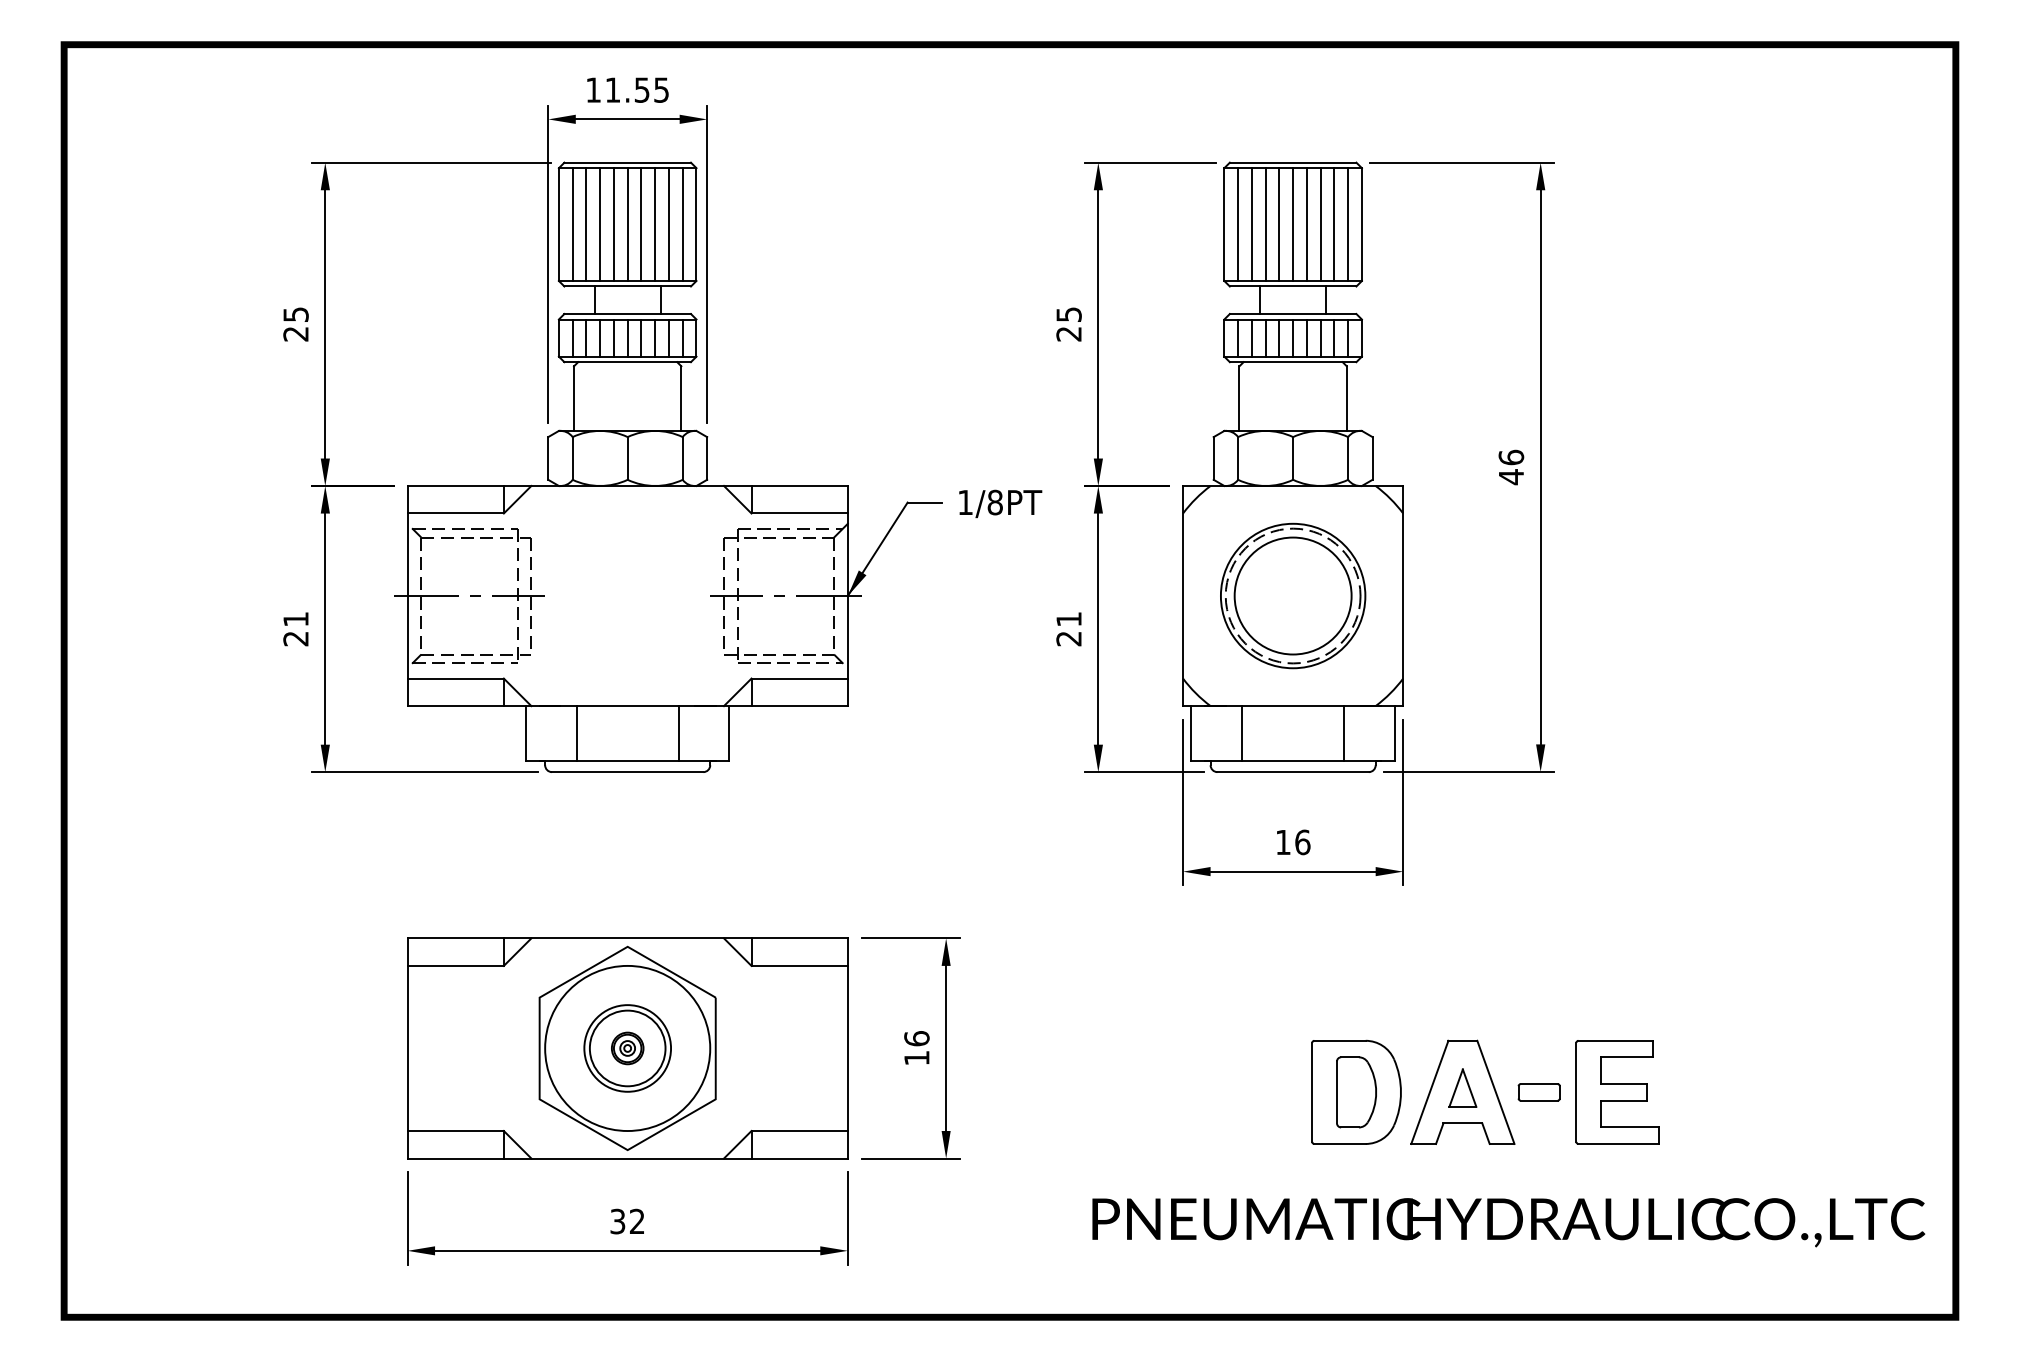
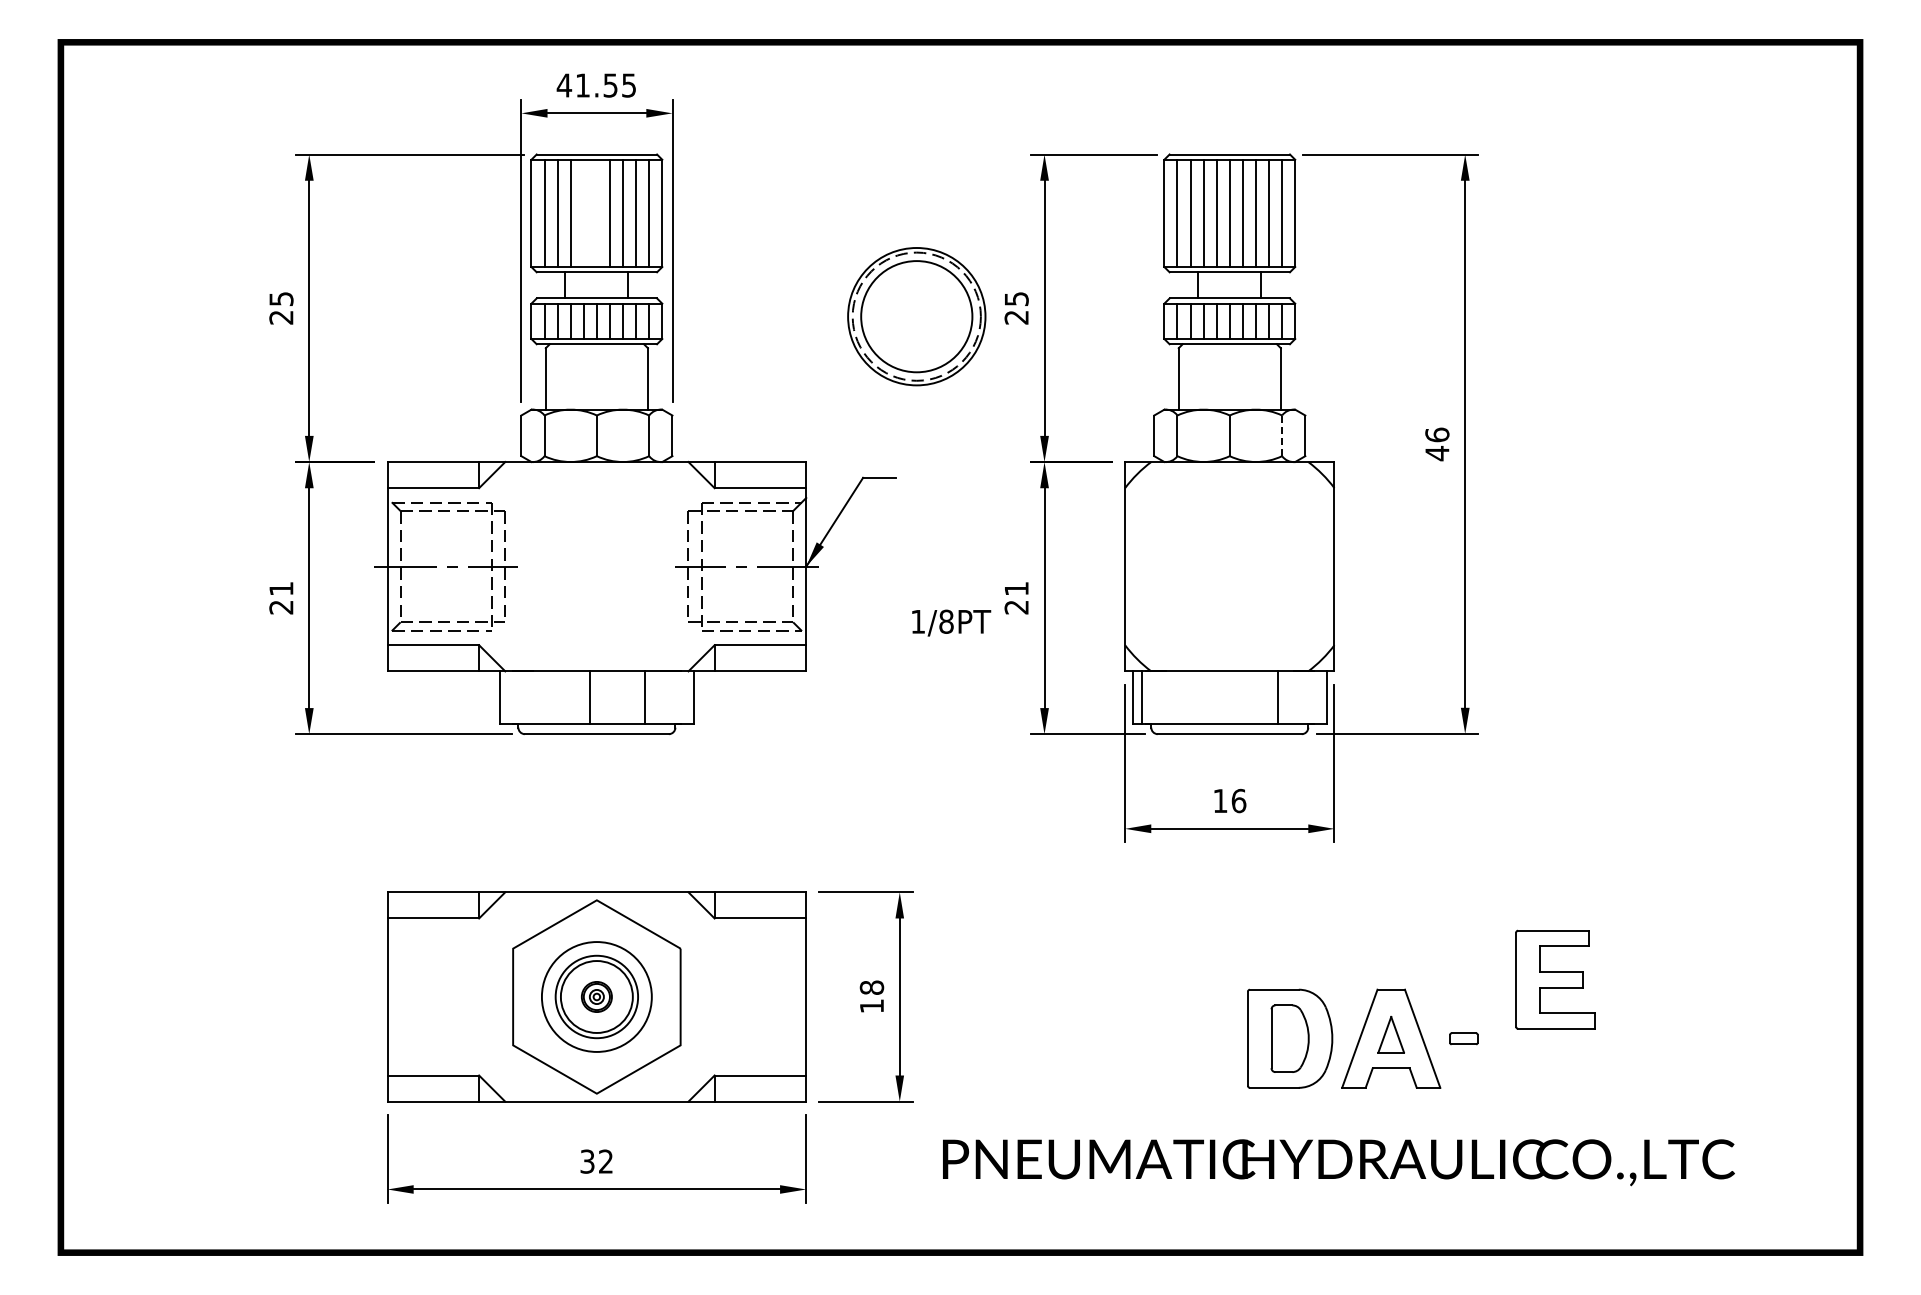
text: (593, 90) -> (564, 85), 11.55 -> 41.55
line: (613, 224) -> (583, 213), removed
line: (627, 224) -> (596, 213), removed
line: (1348, 459) -> (1282, 436), solid -> dashed
text: (1000, 503) -> (951, 622), moved
part: (1292, 595) -> (916, 316), moved
line: (576, 733) -> (589, 697), moved
line: (1242, 733) -> (1142, 697), moved
text: (916, 1038) -> (871, 987), 16 -> 18
circle: (627, 1047) -> (596, 996), size x0.7
part: (1538, 1092) -> (1463, 1038), size x0.7
part: (1617, 1092) -> (1555, 979), moved
text: (1508, 1222) -> (1338, 1162), moved

